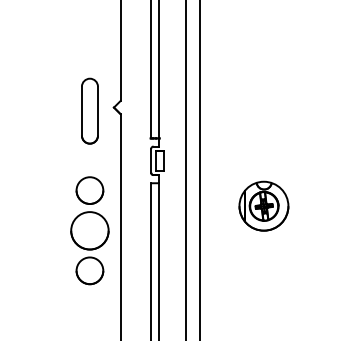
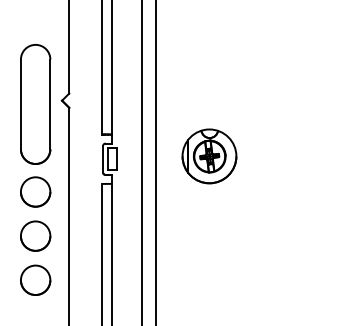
part: (89, 111) -> (35, 104), size x1.67
part: (263, 205) -> (208, 155), moved
part: (89, 230) -> (35, 235), size x0.71

